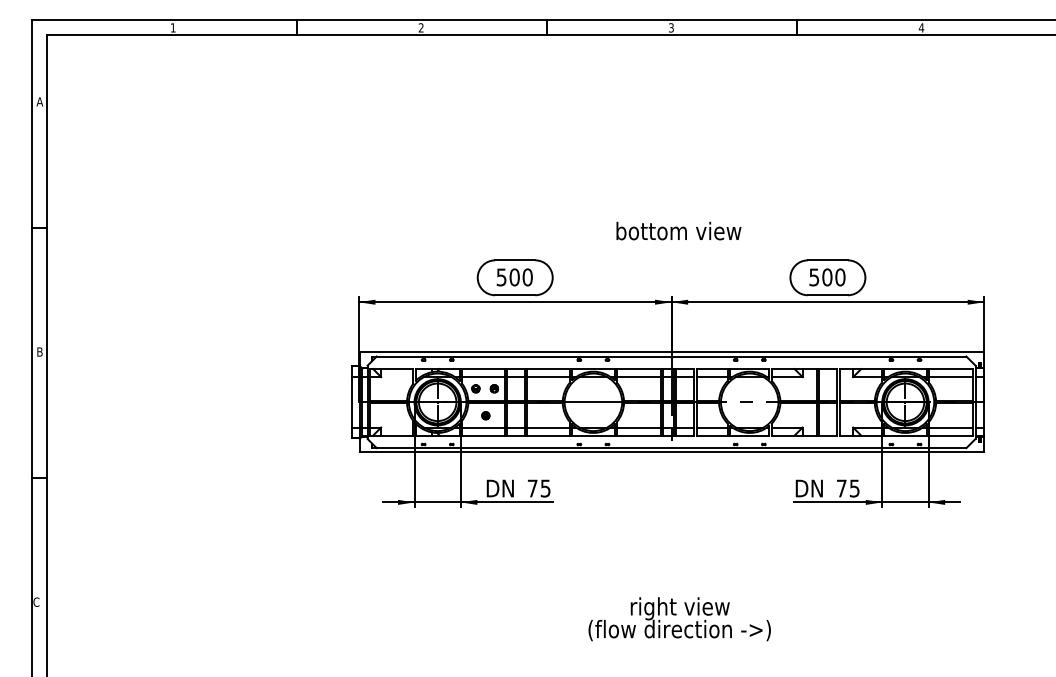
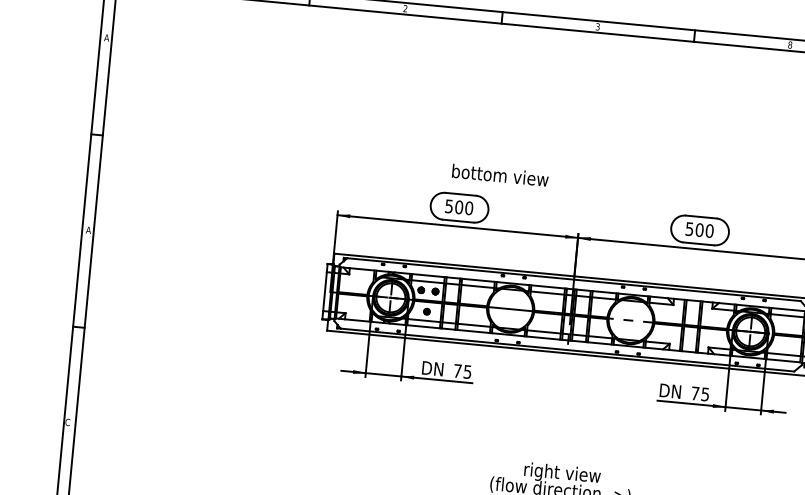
text: (920, 27) -> (789, 44), 4 -> 8
text: (678, 230) -> (500, 174), moved
text: (39, 351) -> (88, 229), B -> A

